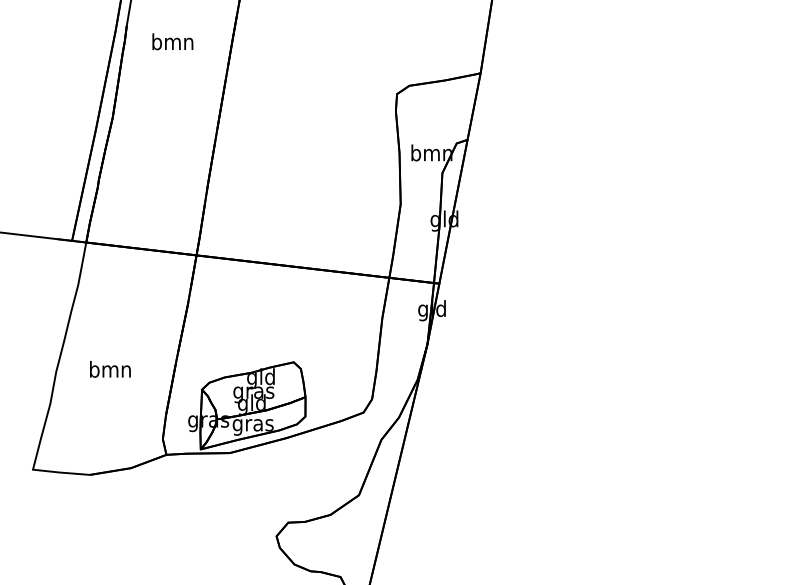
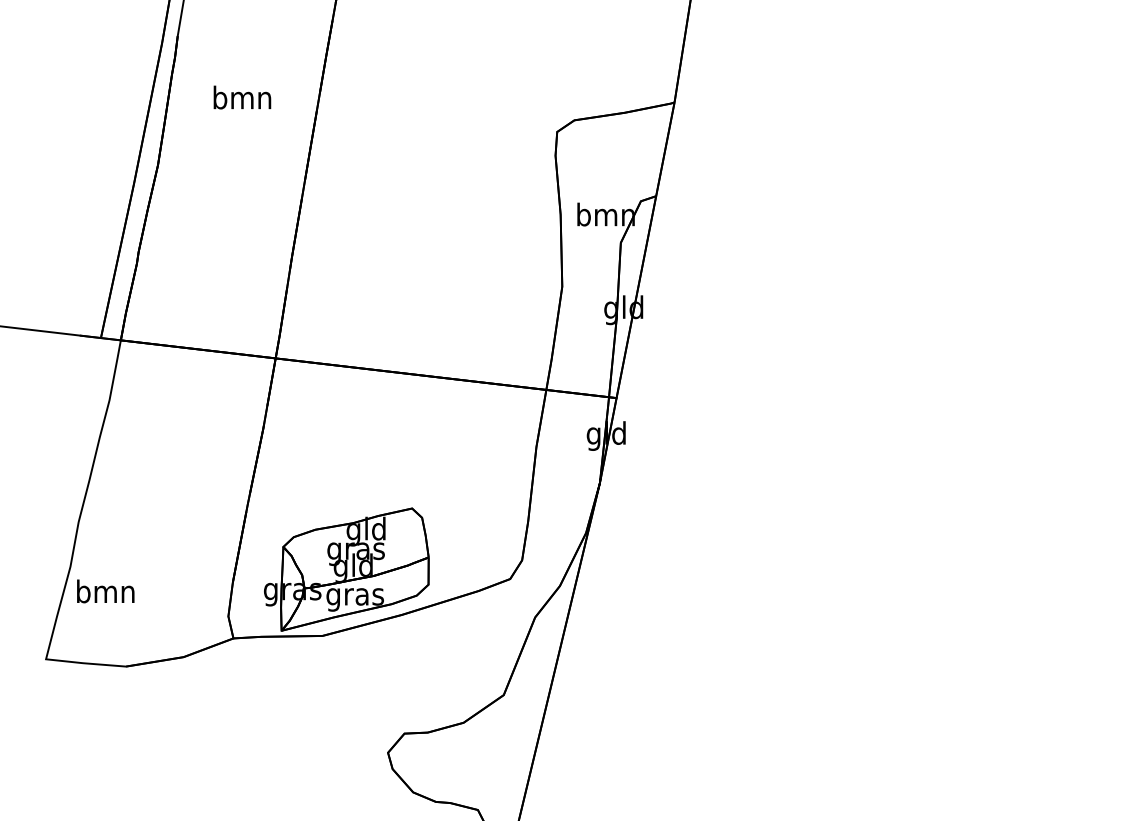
text: (172, 41) -> (242, 97), moved
text: (110, 369) -> (105, 591), moved

